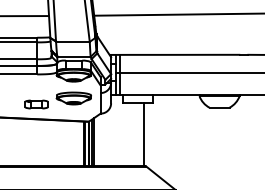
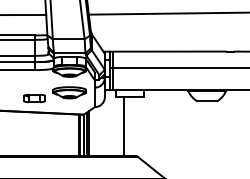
line: (144, 133) -> (124, 125), moved

